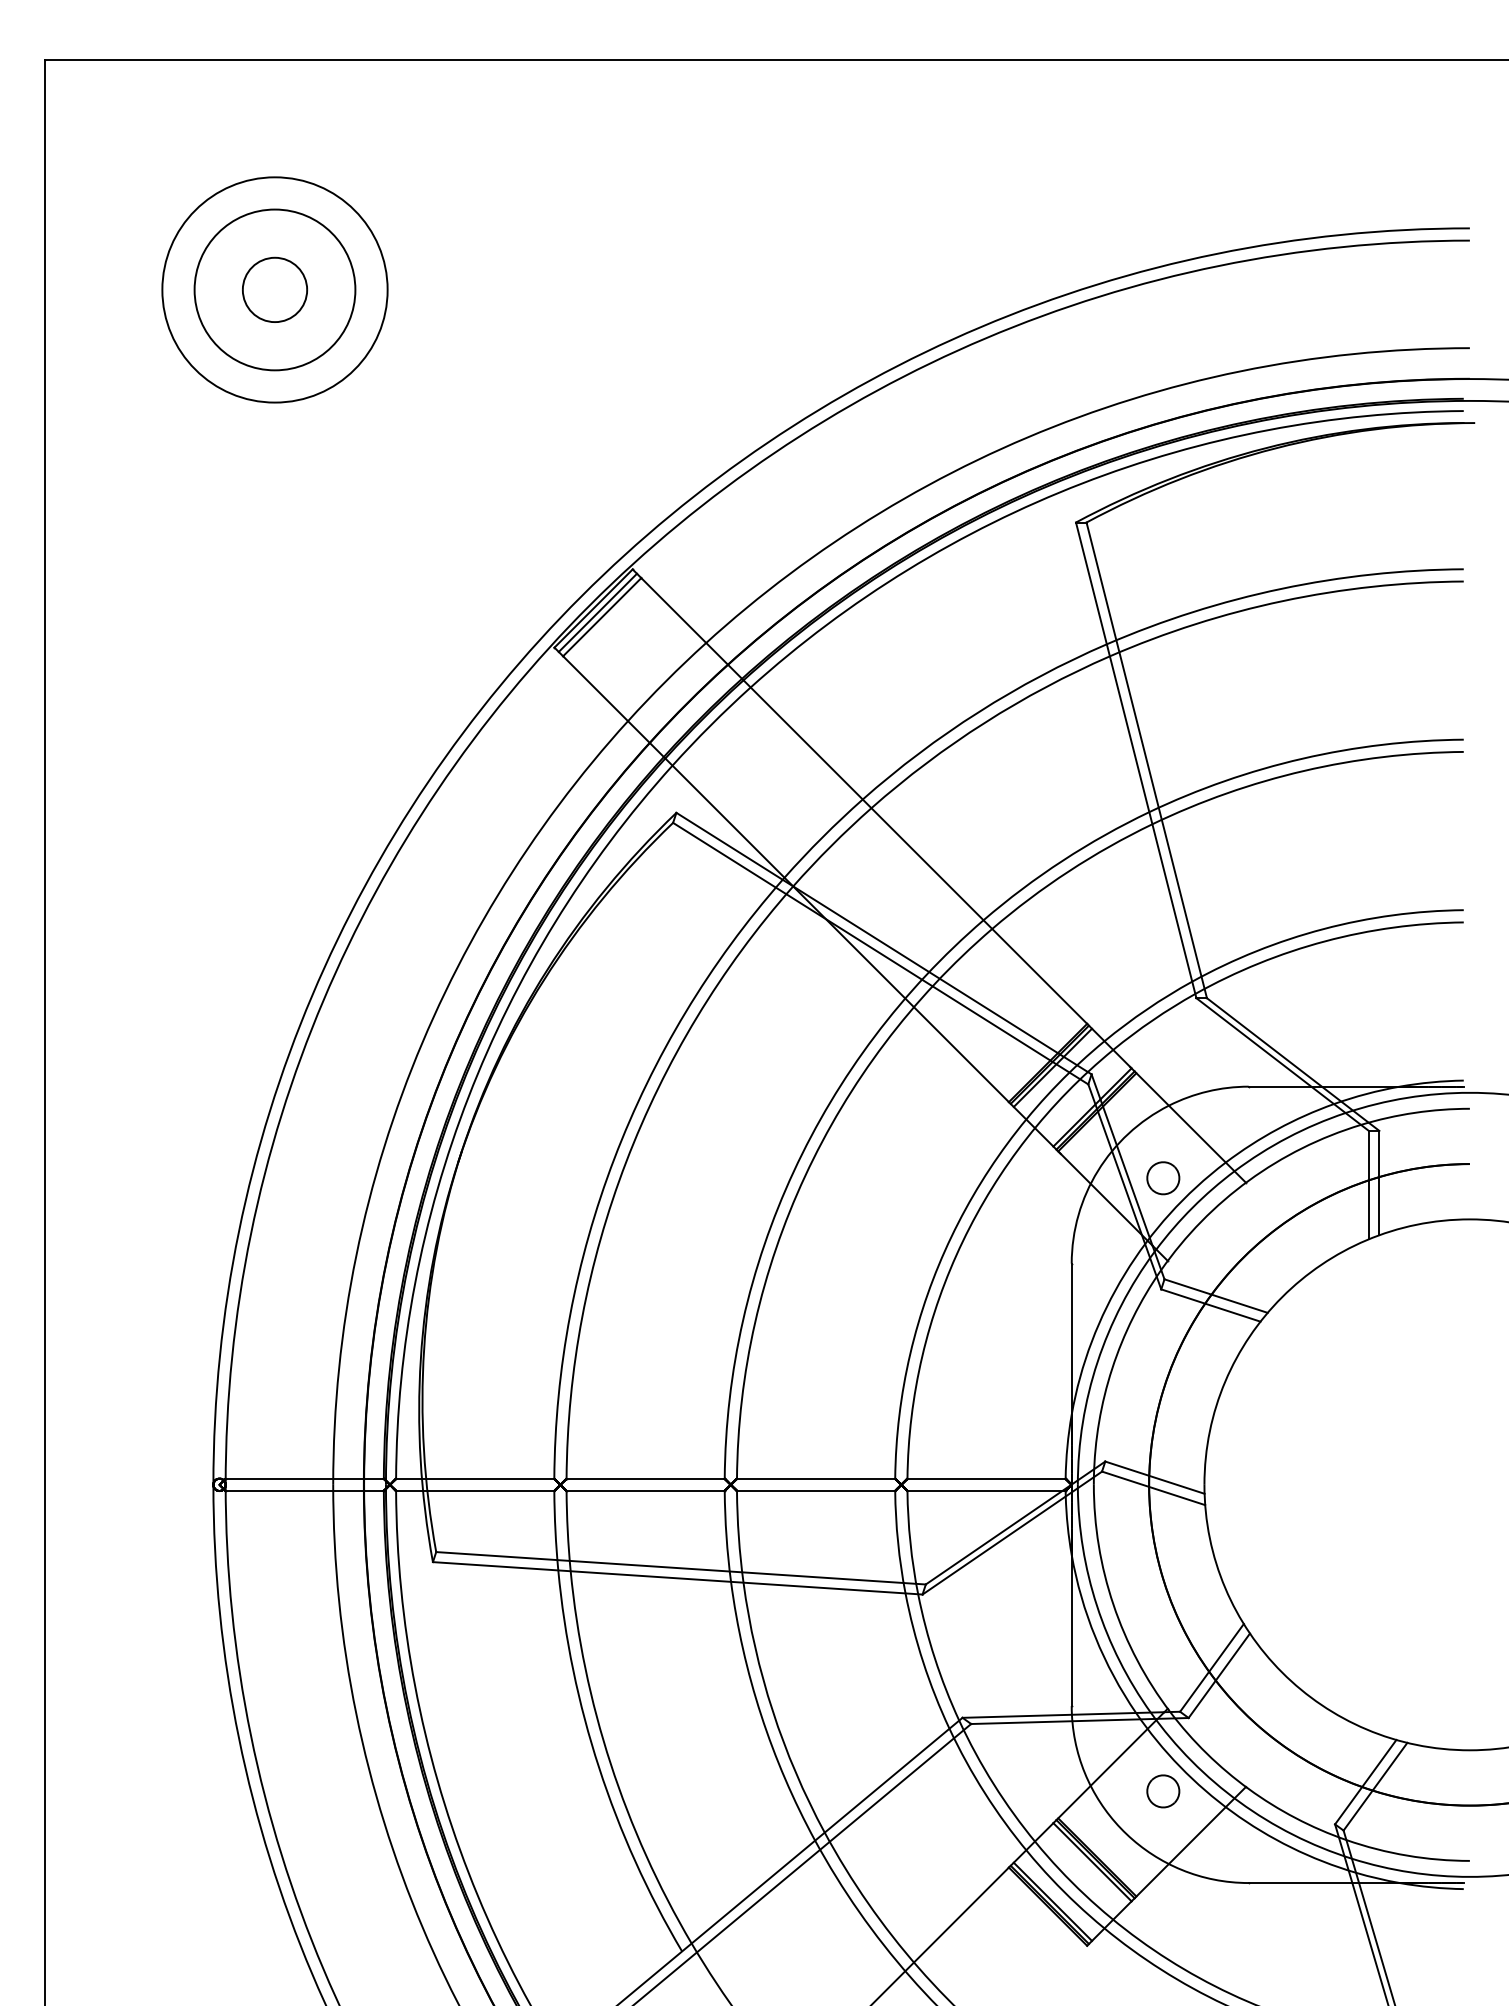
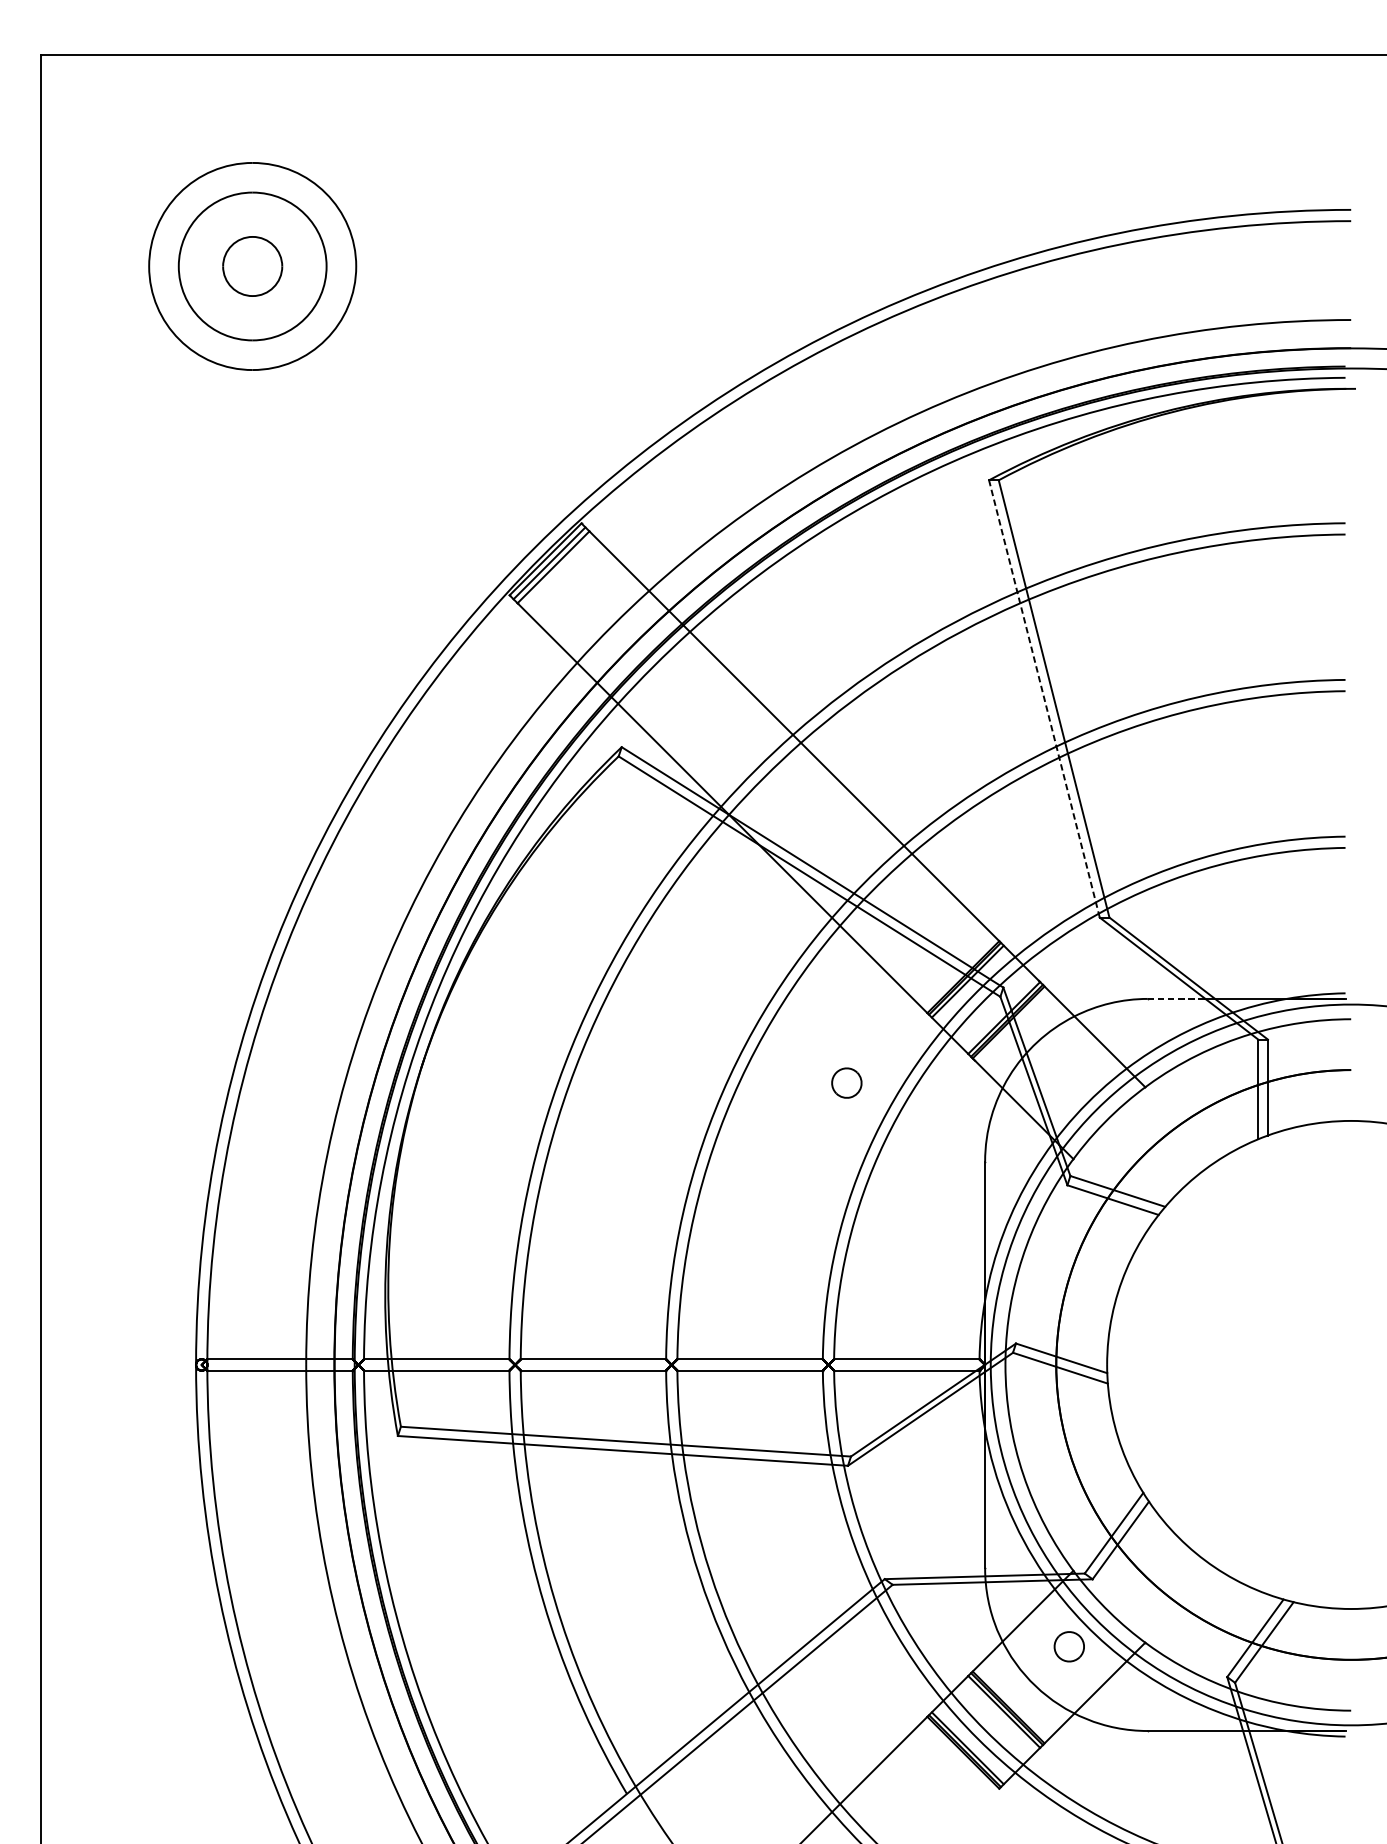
line: (1136, 759) -> (1044, 698), solid -> dashed
line: (1280, 1086) -> (1177, 998), solid -> dashed
part: (1163, 1178) -> (847, 1083), moved

